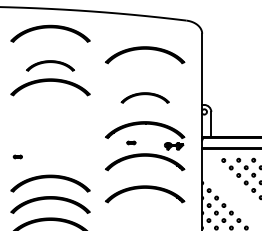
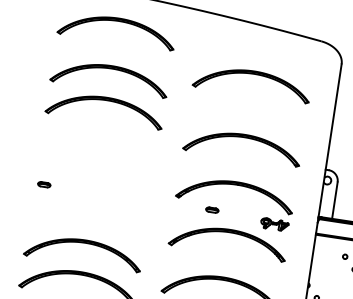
part: (50, 65) -> (109, 77), size x1.67
part: (145, 97) -> (243, 145), size x1.67
part: (17, 156) -> (43, 183), moved

